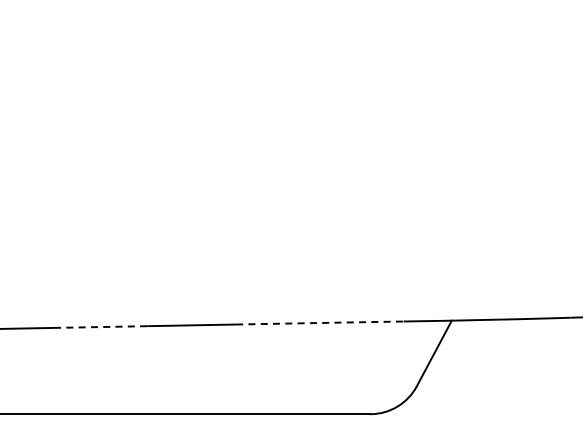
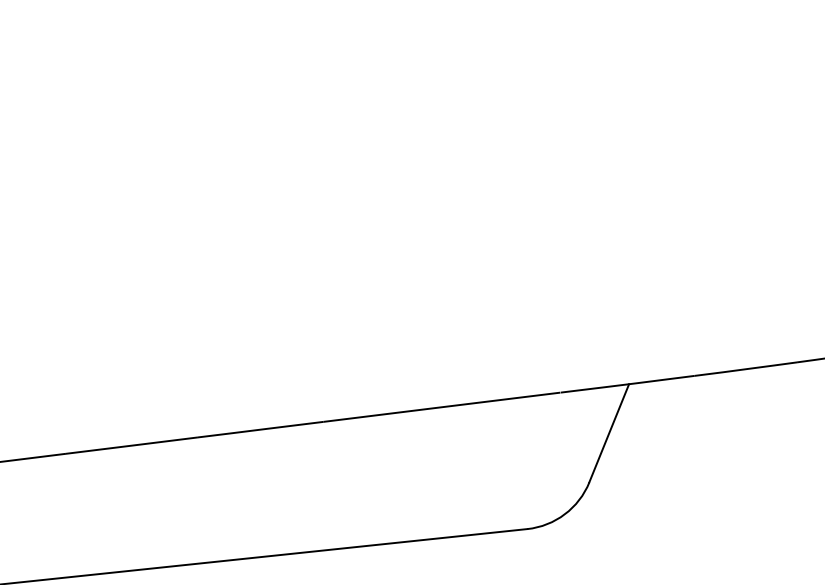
line: (320, 322) -> (443, 406), dashed -> solid
line: (100, 327) -> (131, 446), dashed -> solid

